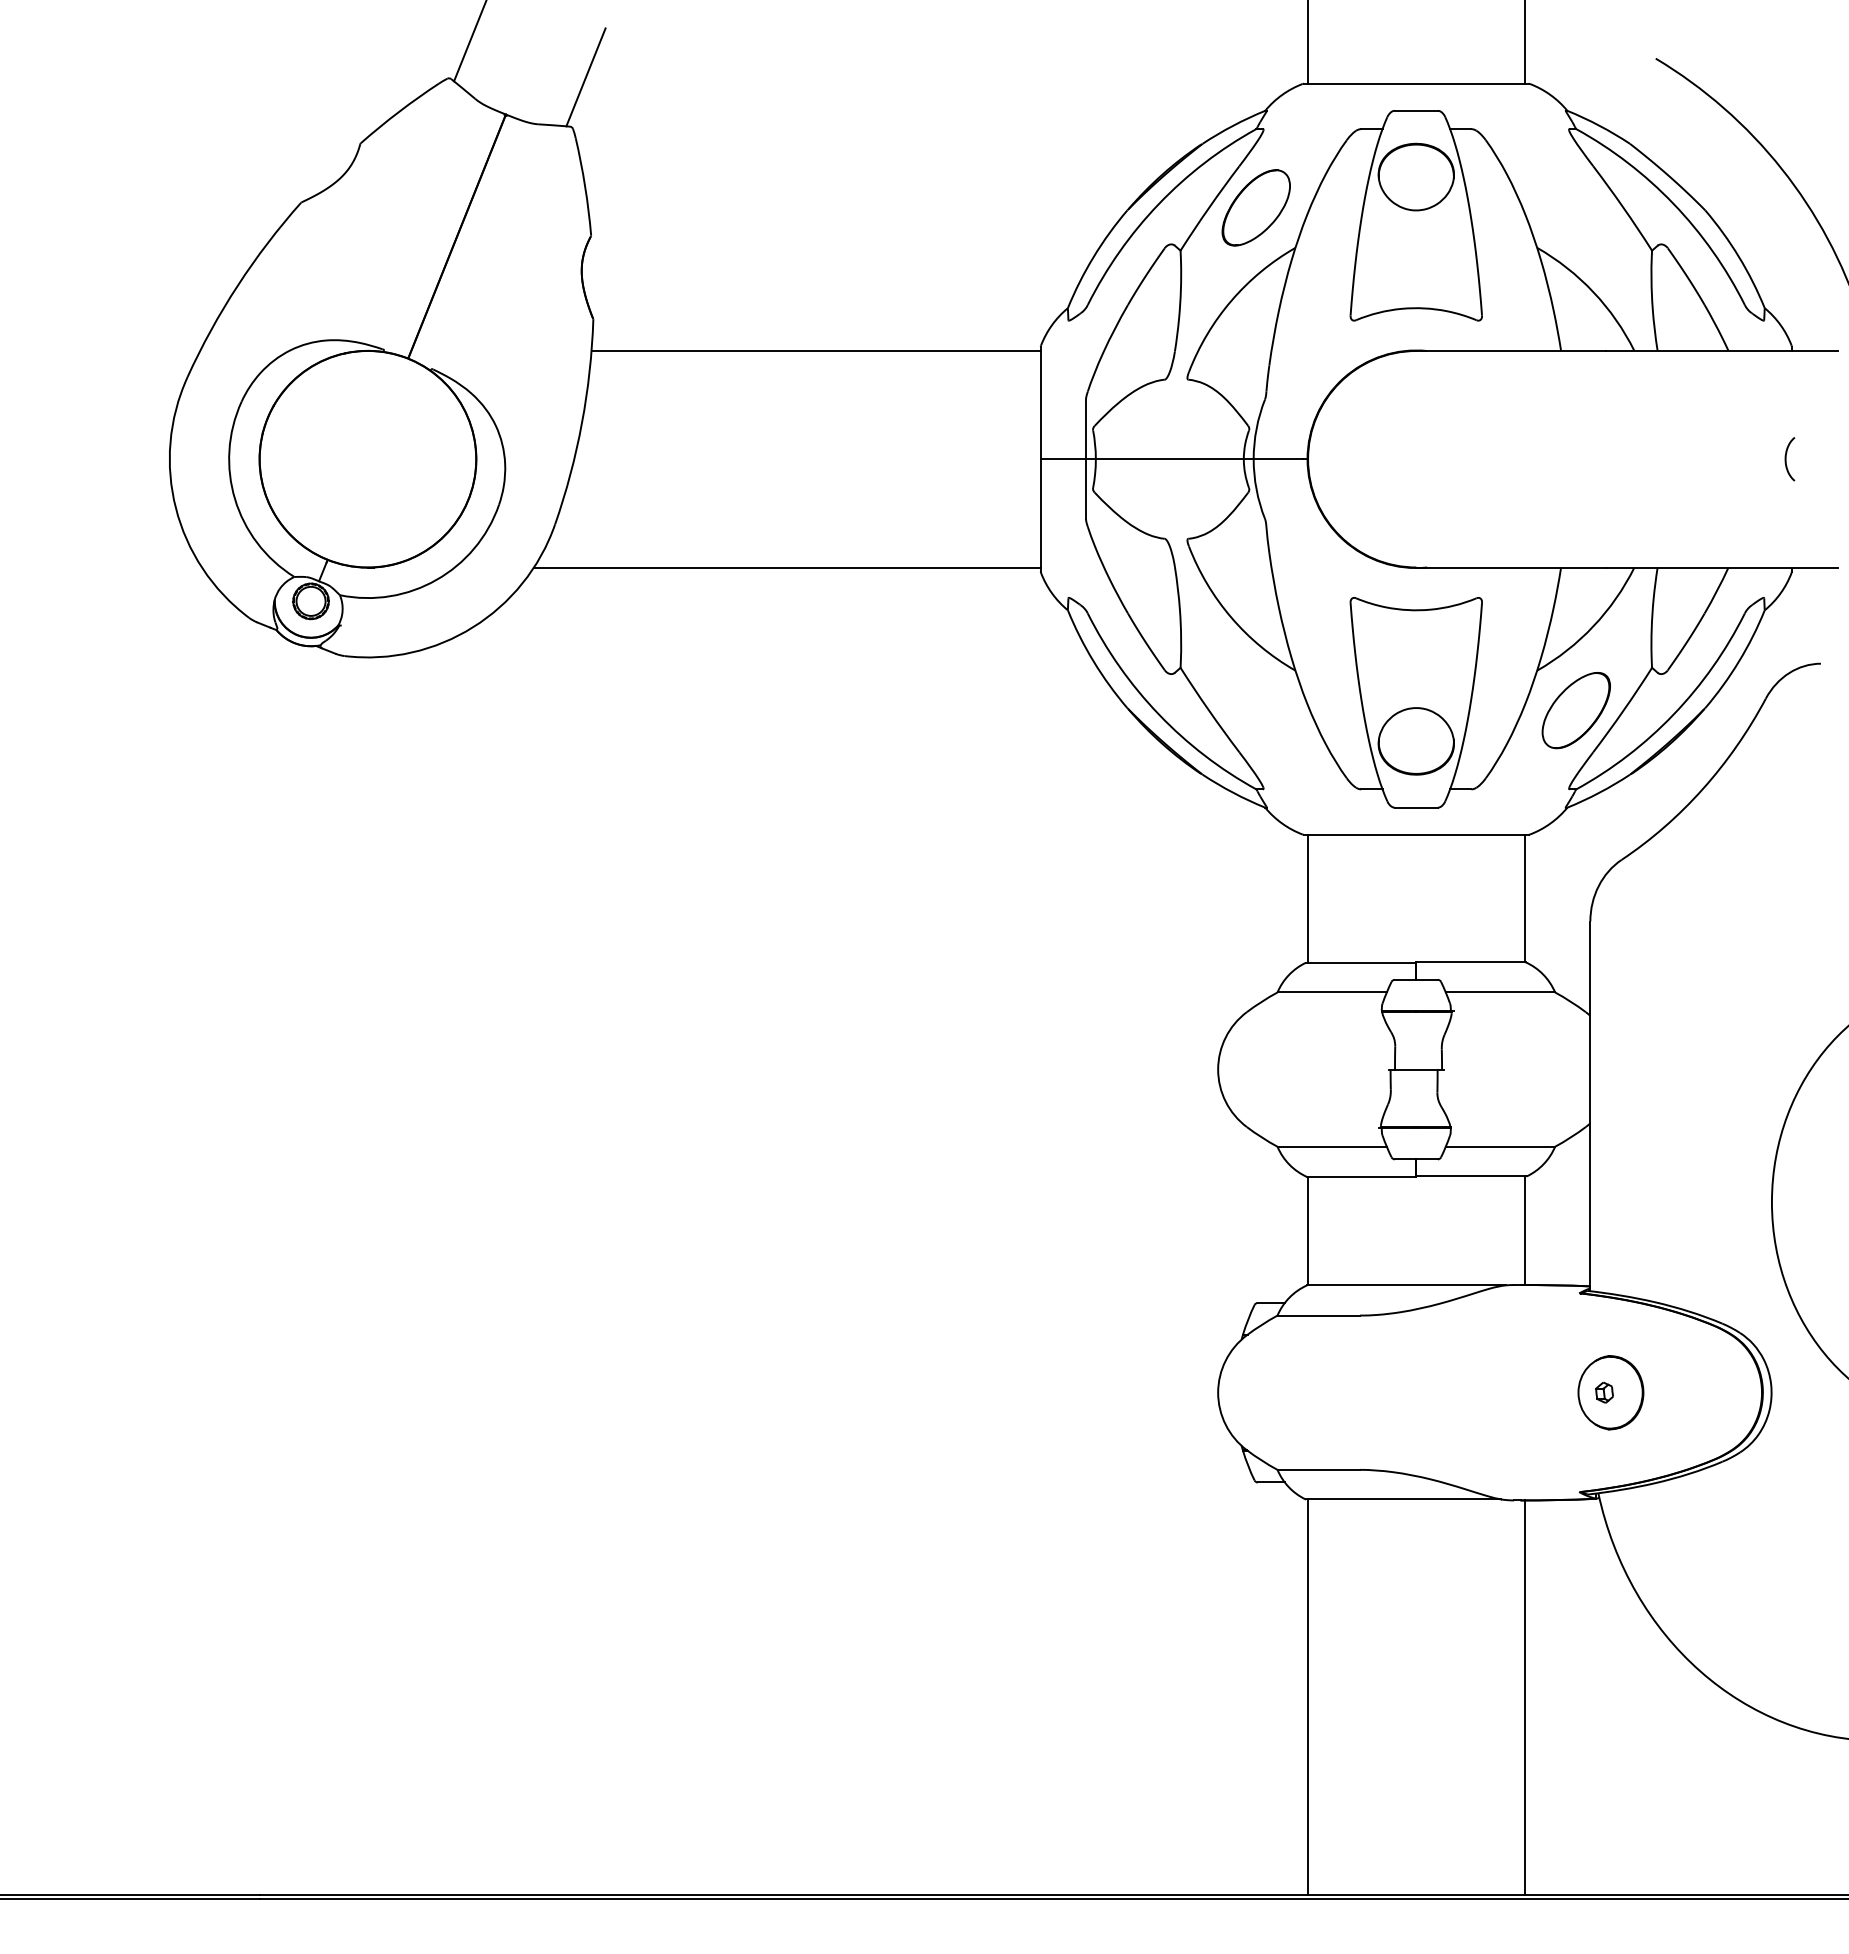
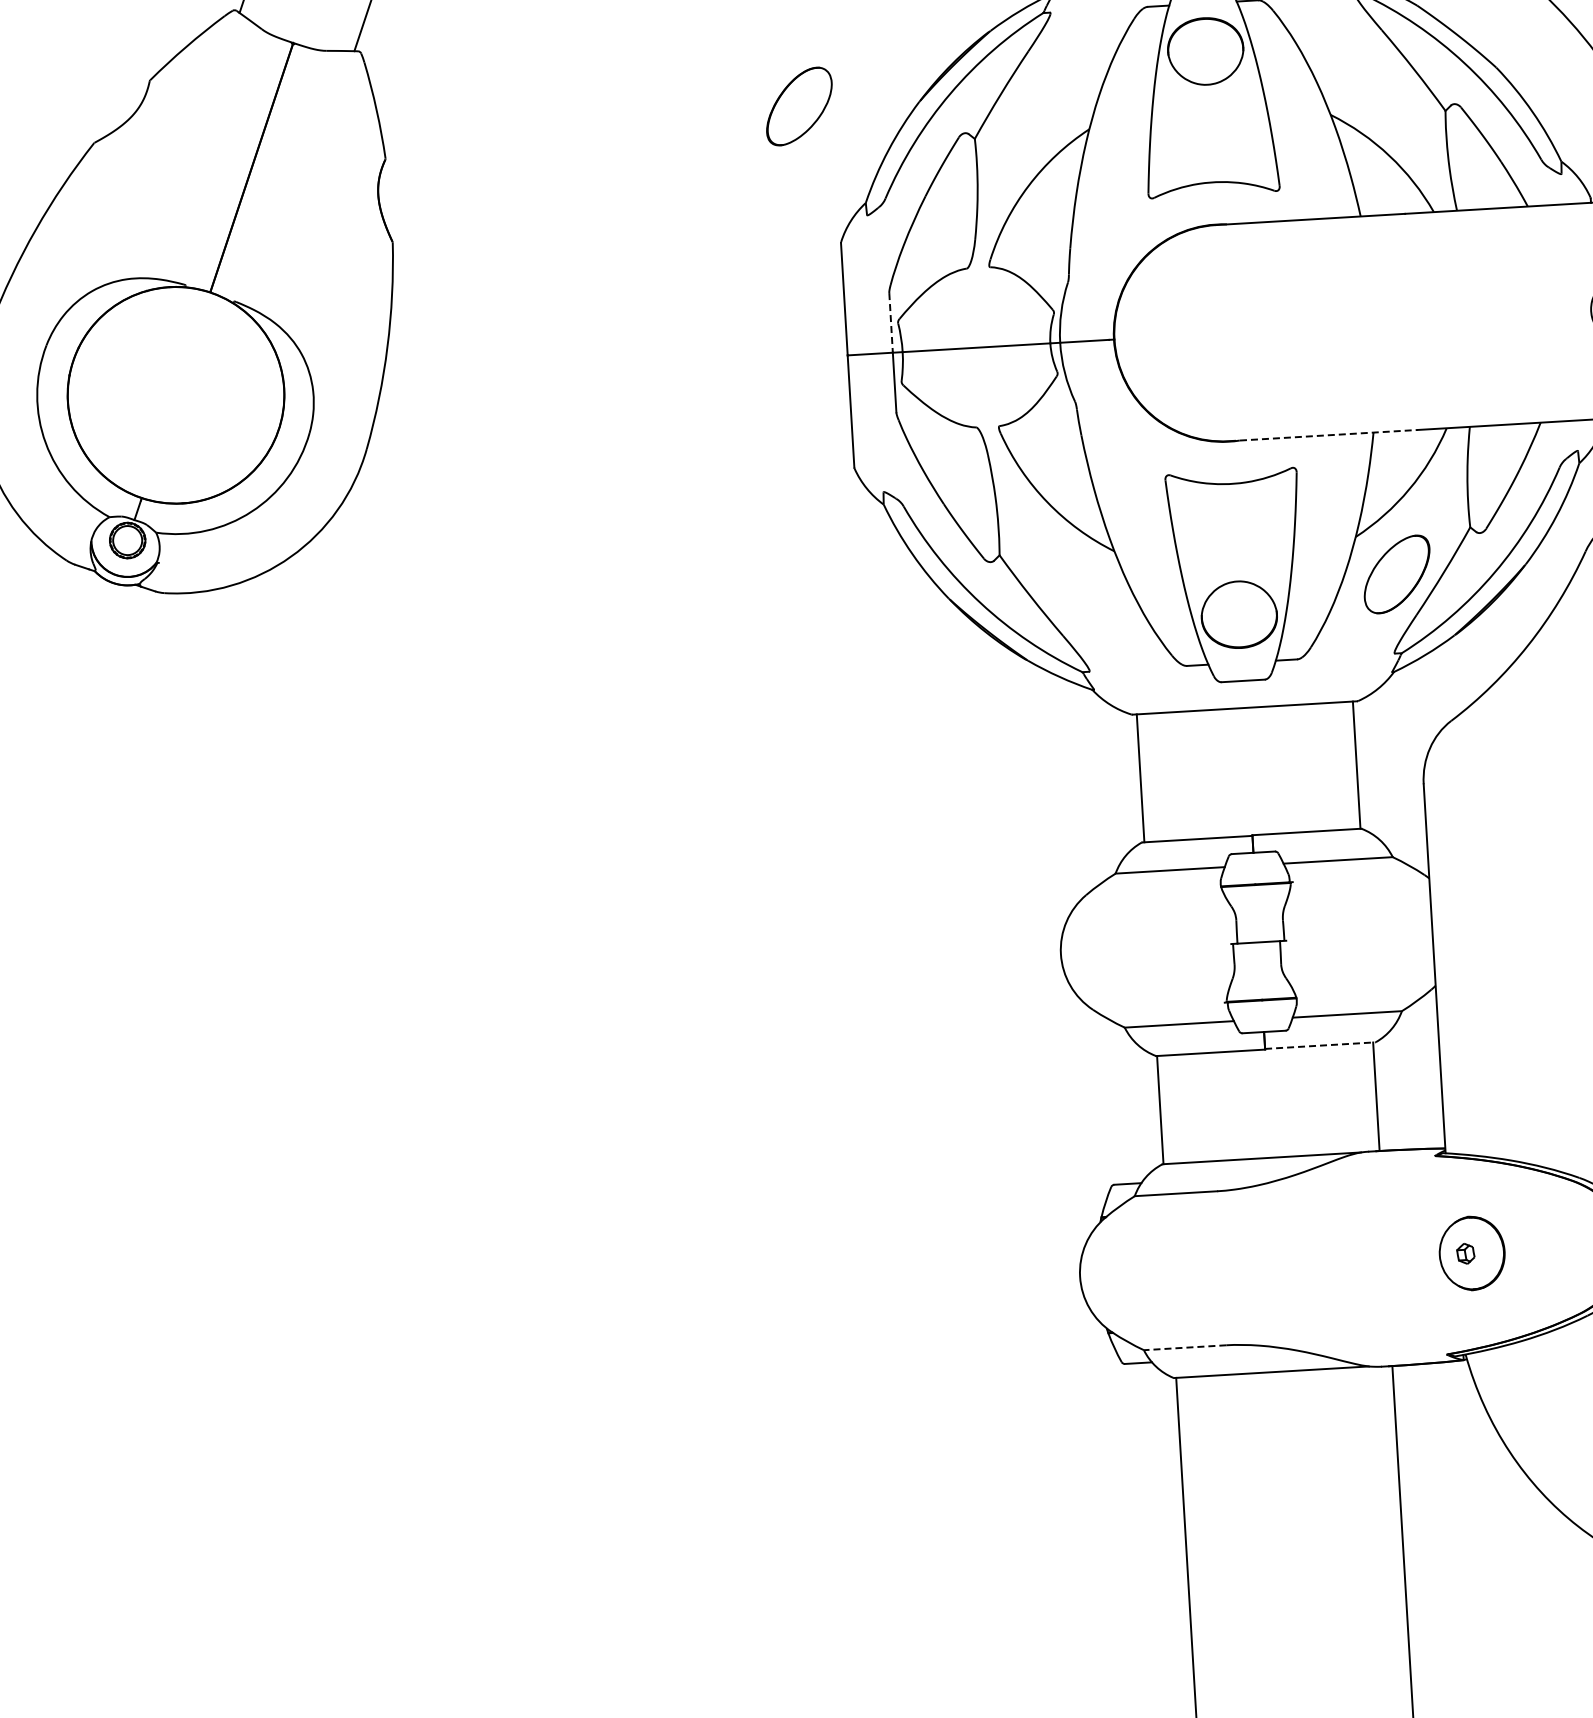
part: (1255, 207) -> (798, 106), moved
line: (815, 351) -> (616, 261), removed
line: (1086, 429) -> (891, 322), solid -> dashed
line: (786, 567) -> (600, 478), removed
line: (1510, 567) -> (1322, 435), solid -> dashed
line: (1471, 1176) -> (1320, 1045), solid -> dashed
line: (1318, 1469) -> (1184, 1347), solid -> dashed

